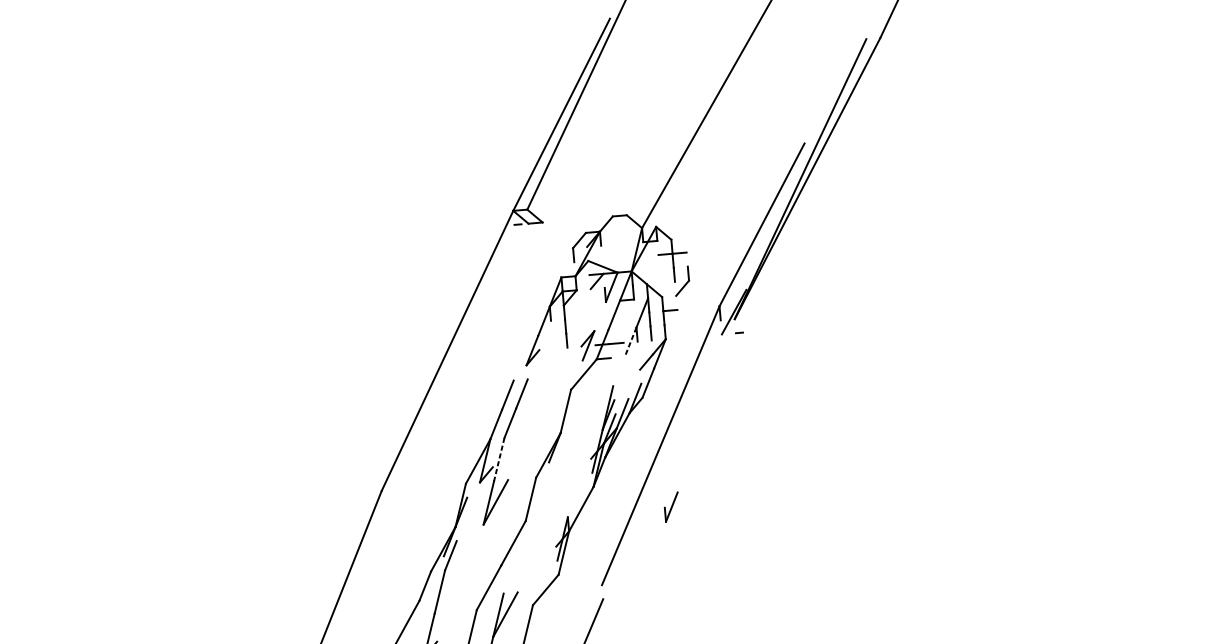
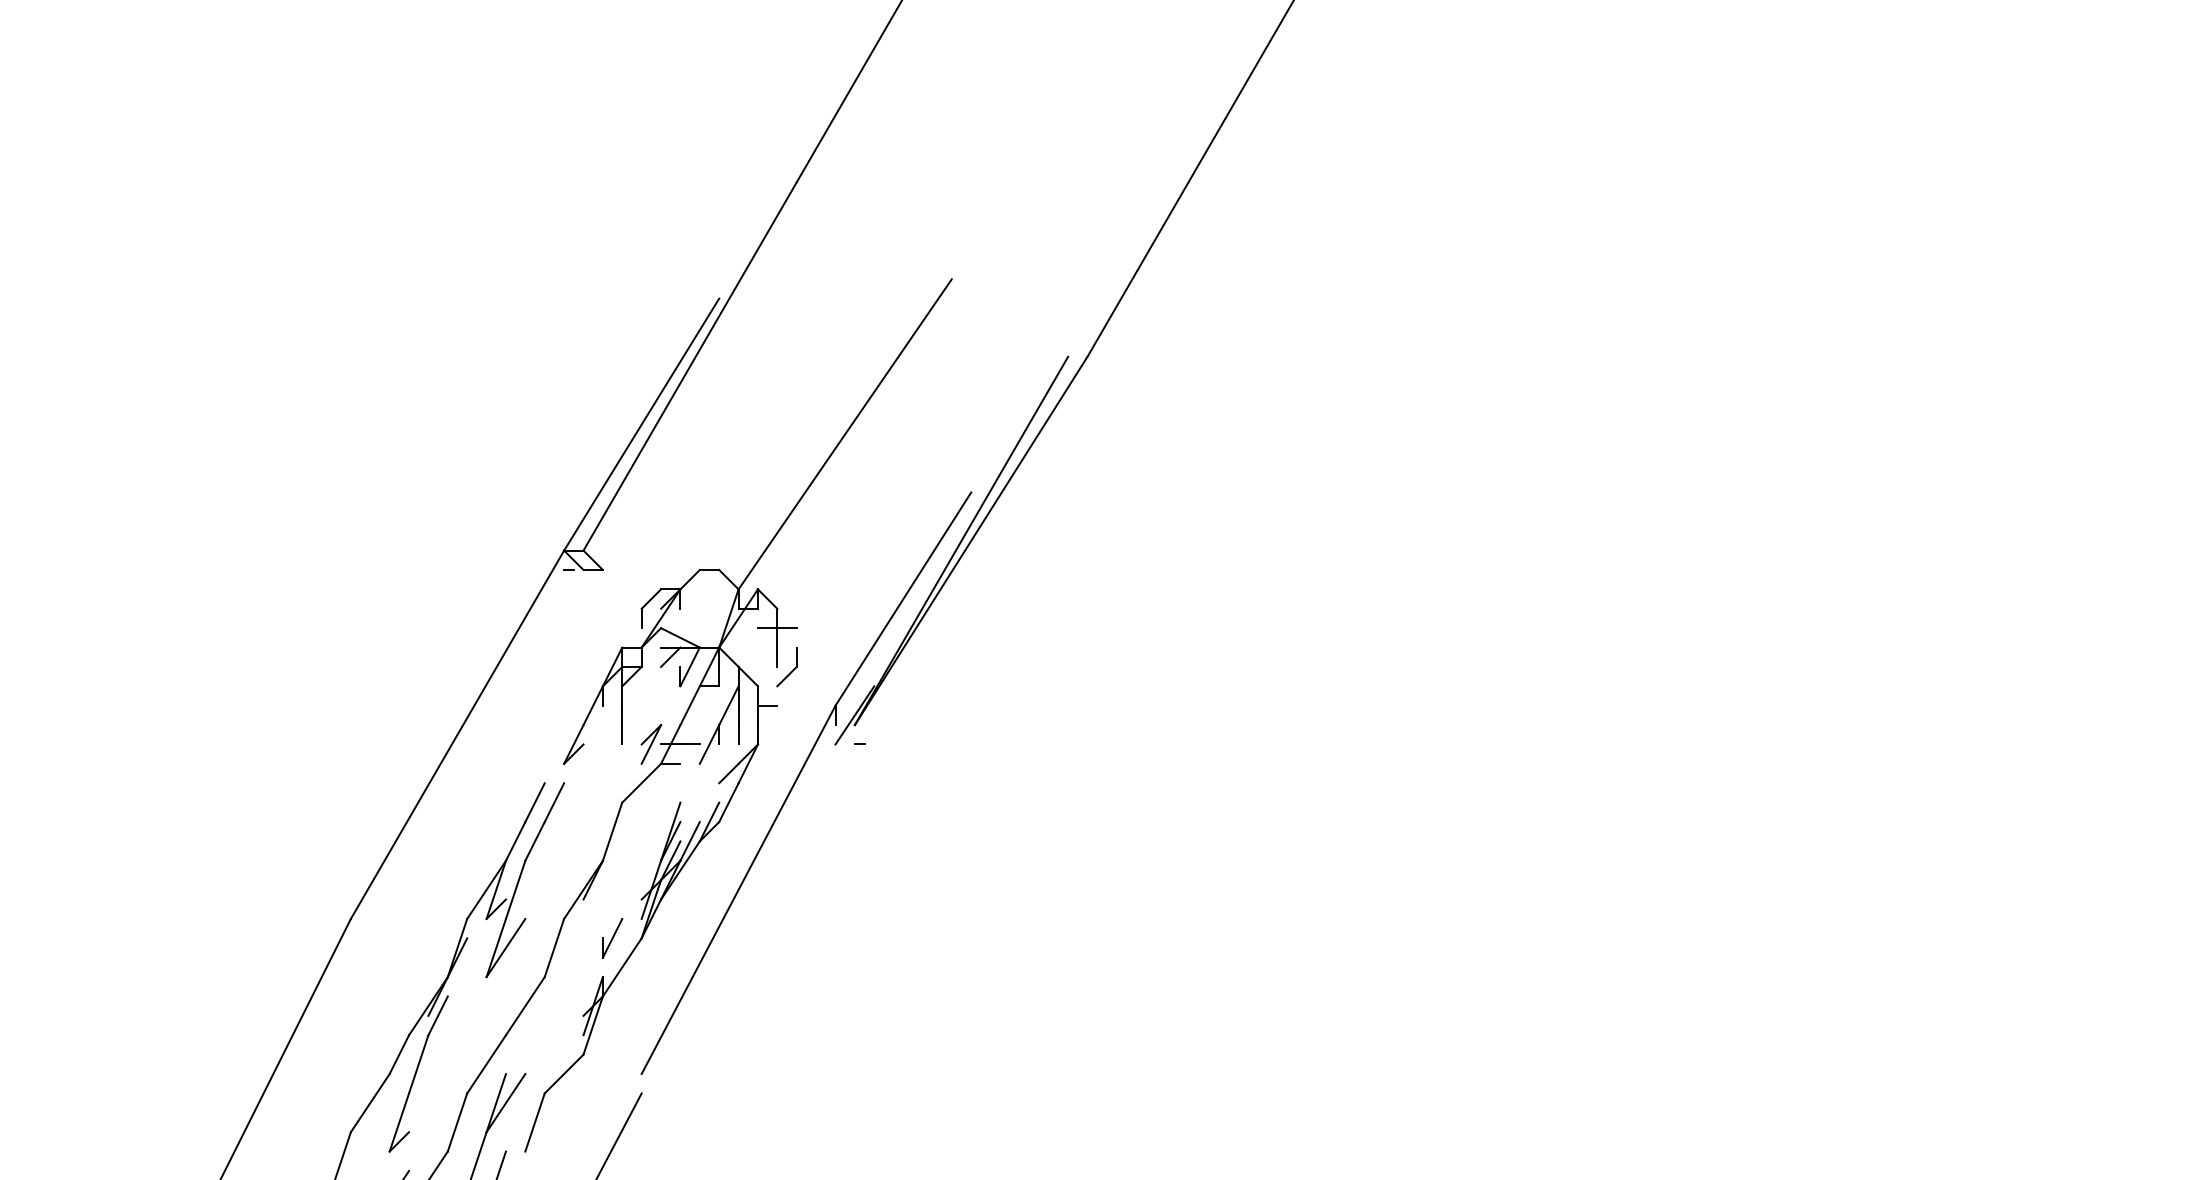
line: (630, 342) -> (709, 744), dashed -> solid
line: (499, 459) -> (515, 889), dashed -> solid
part: (671, 507) -> (612, 938), moved

